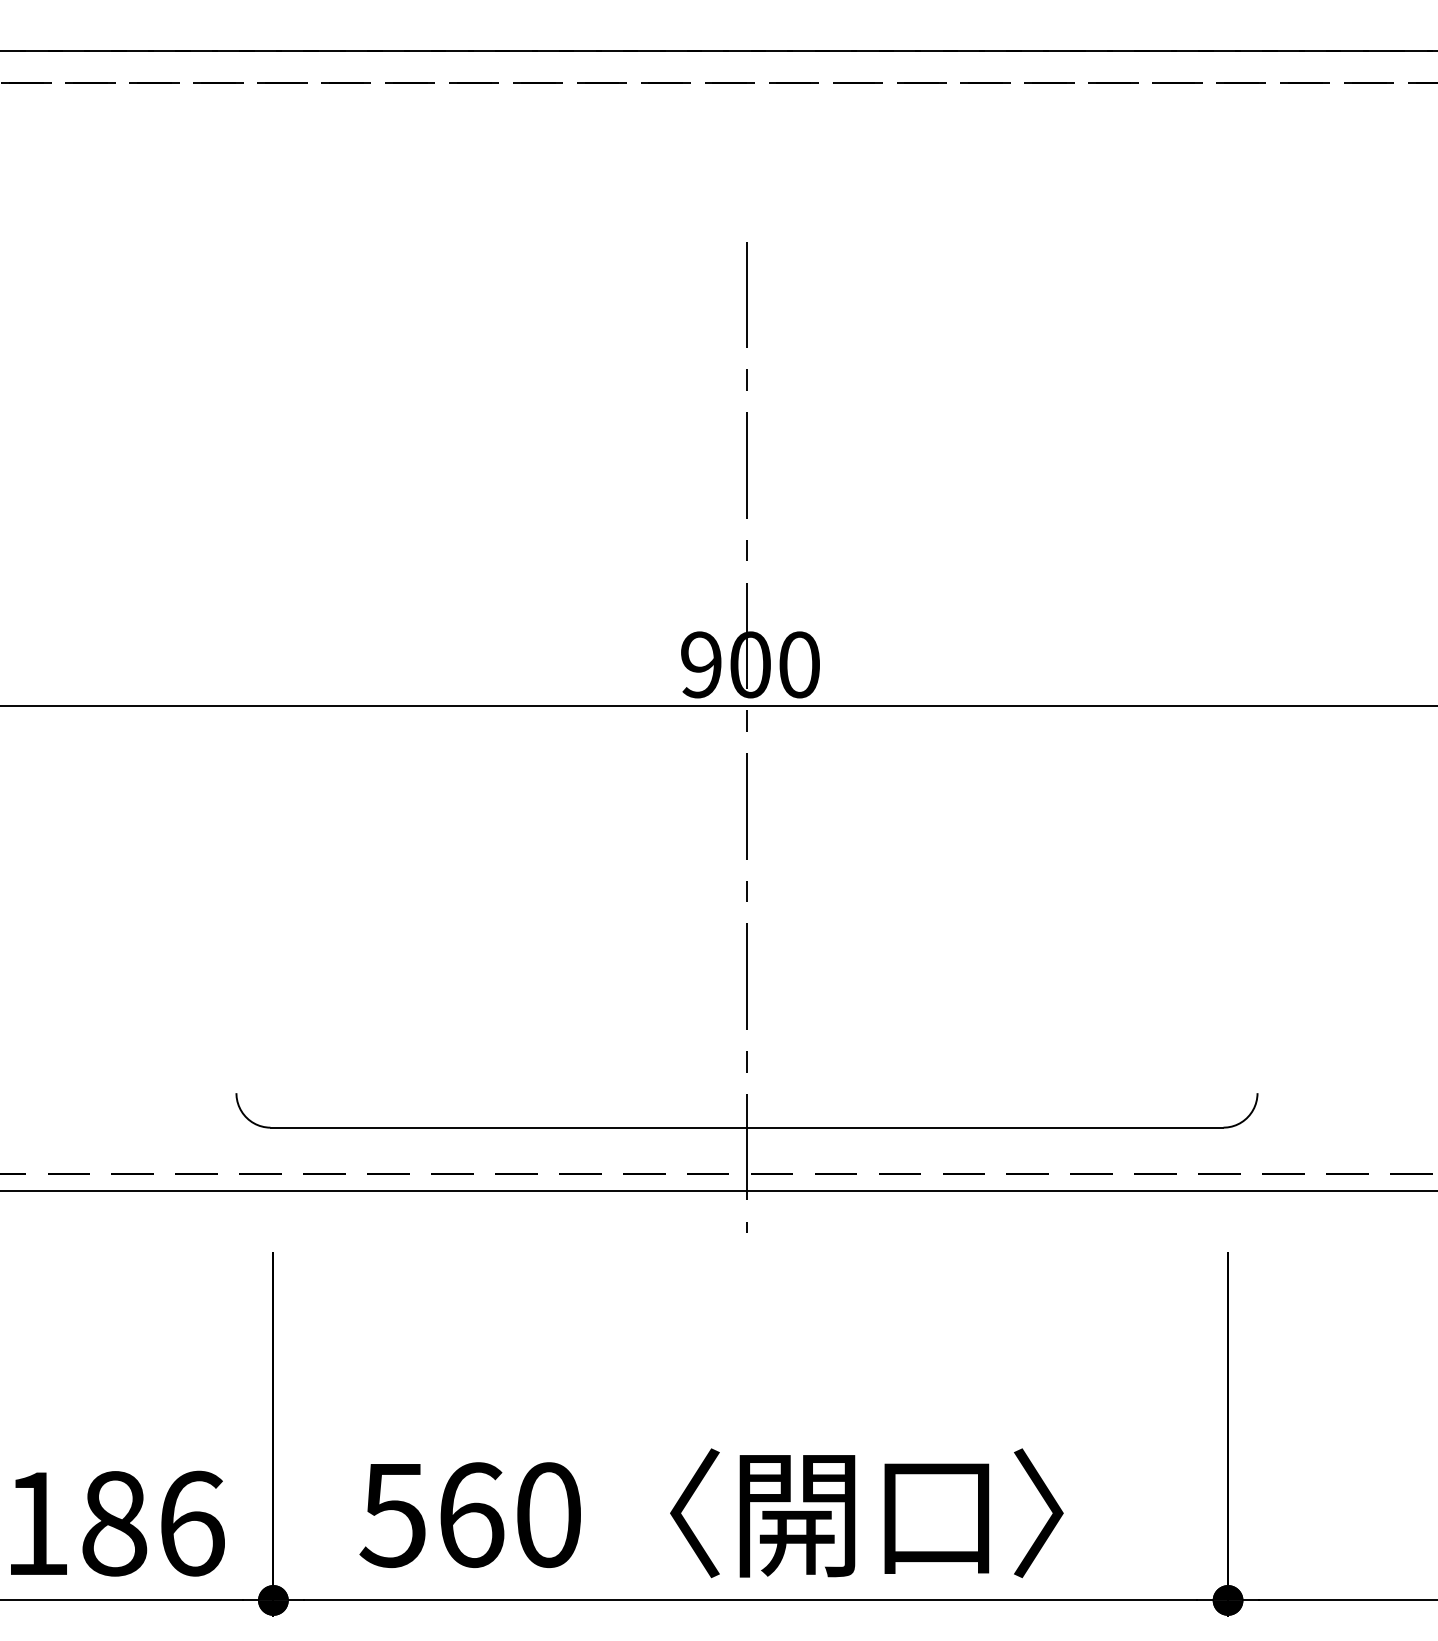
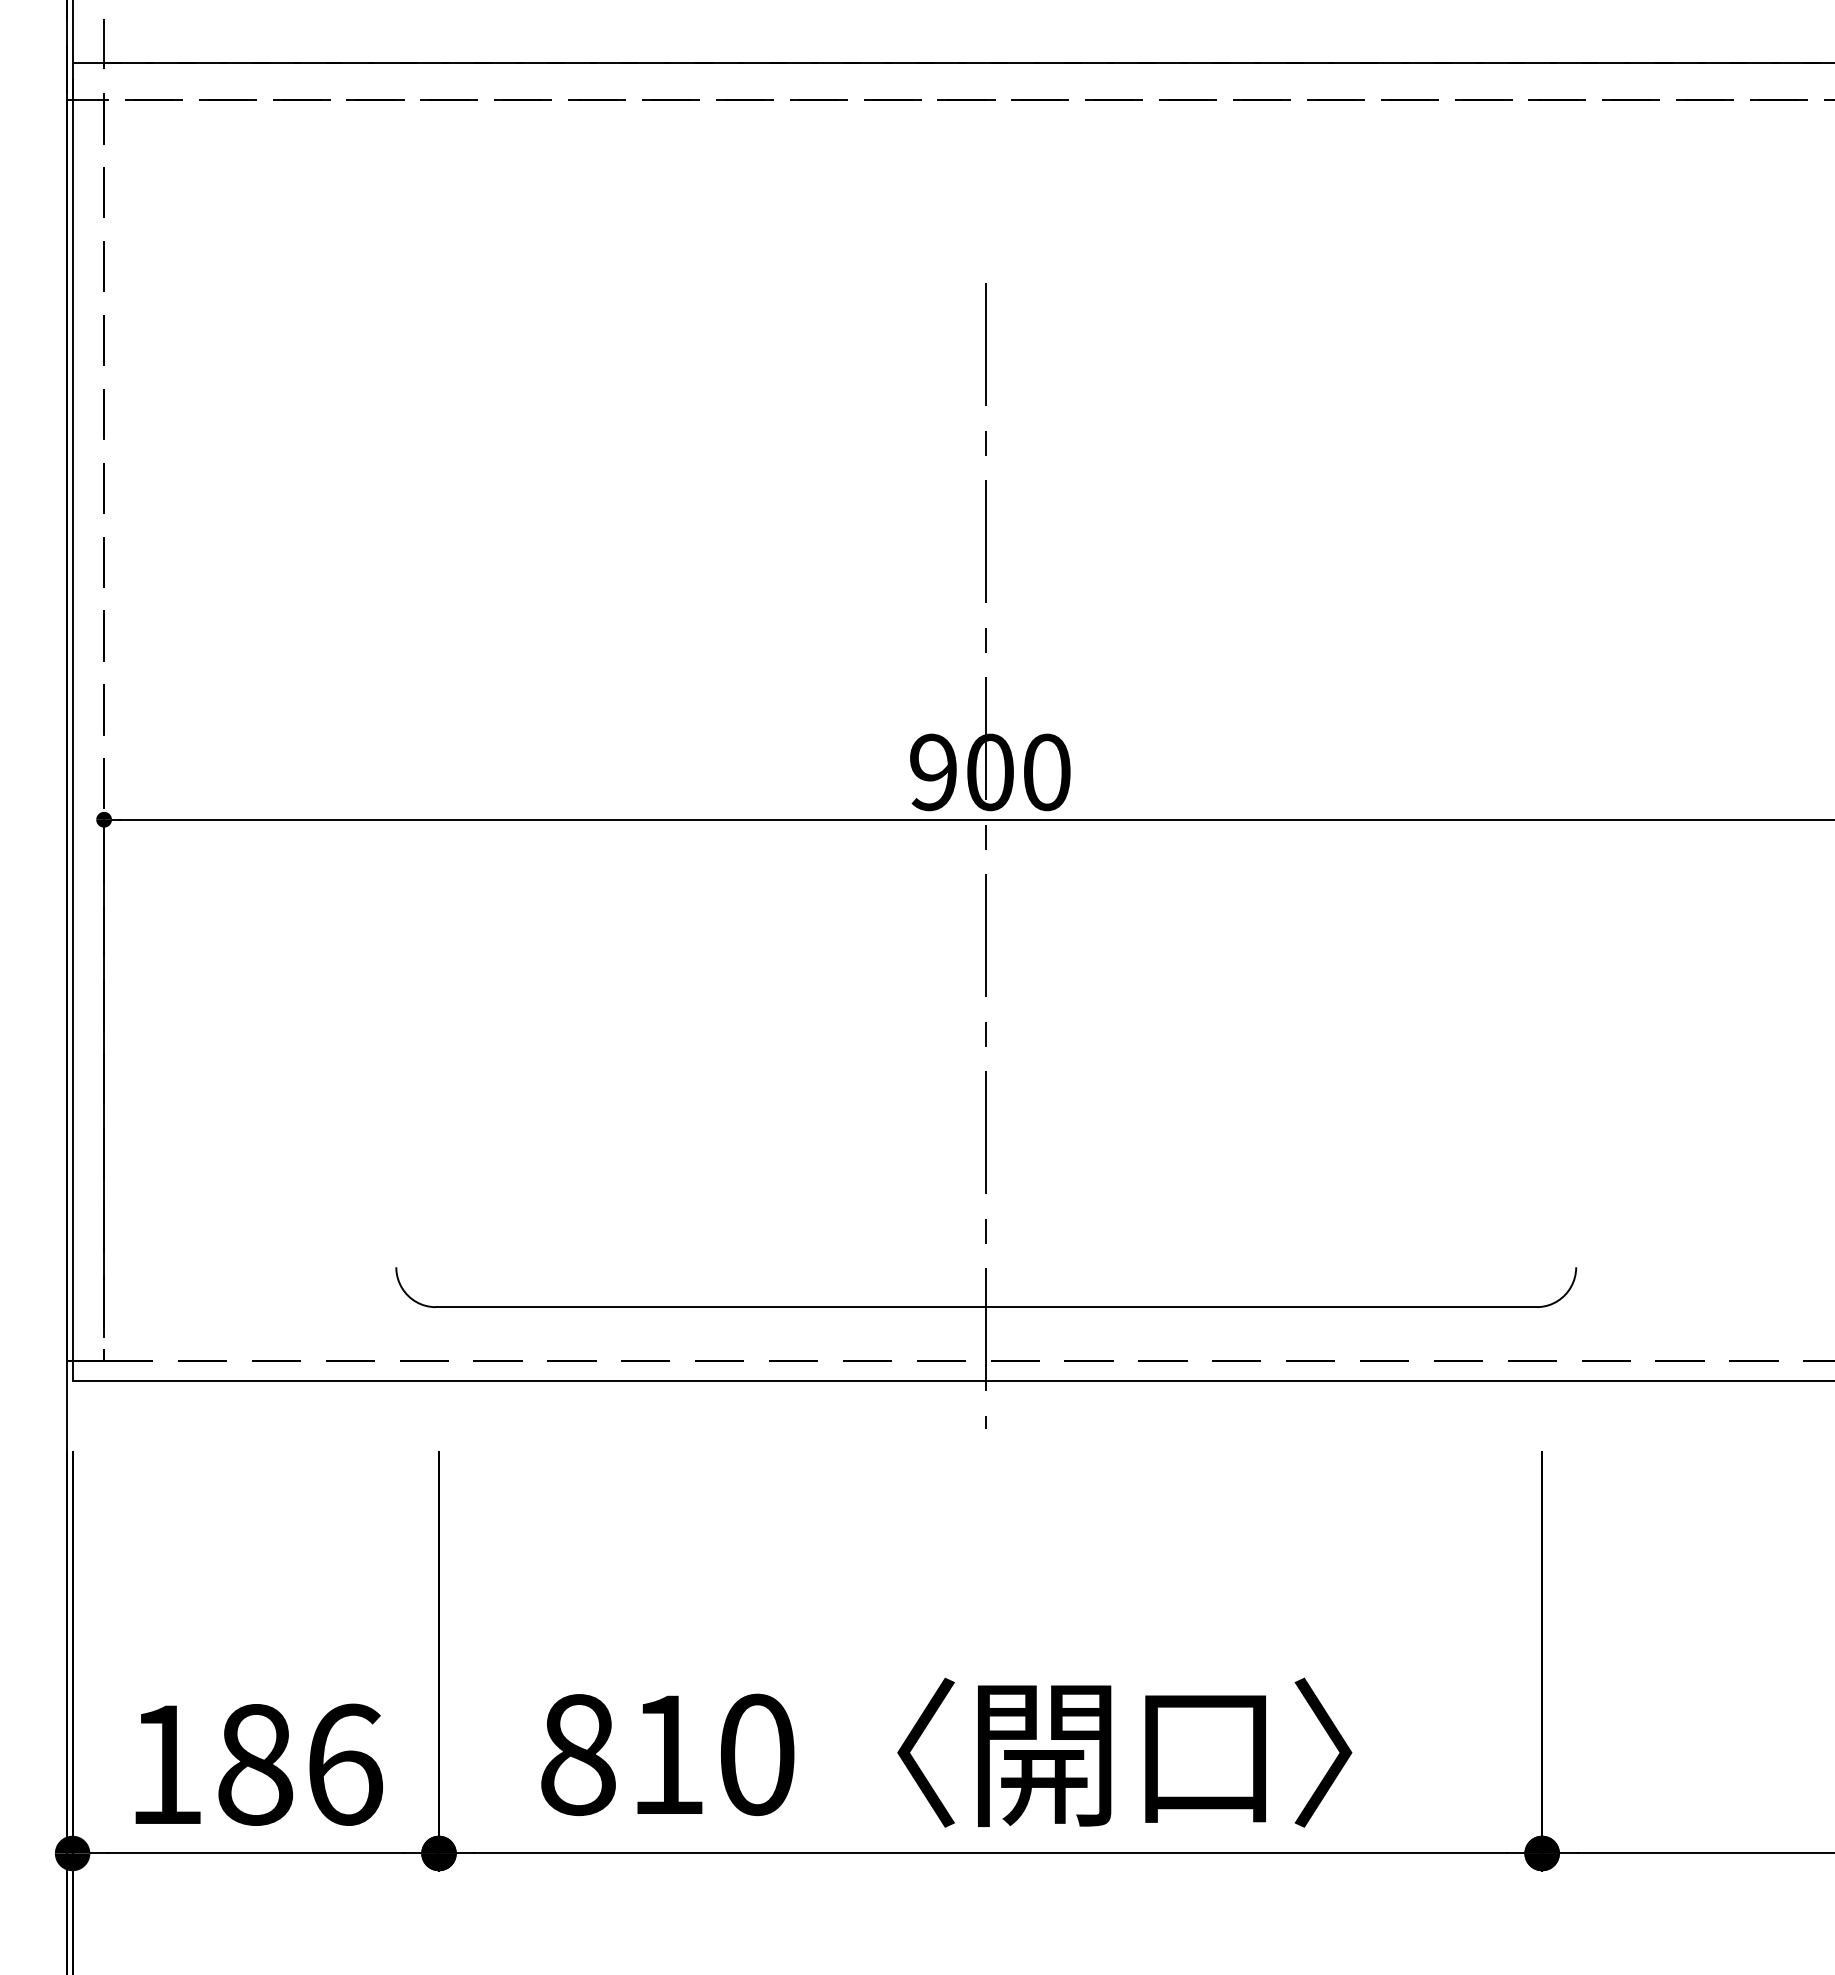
text: (431, 1514) -> (621, 1754), 560 -> 810

